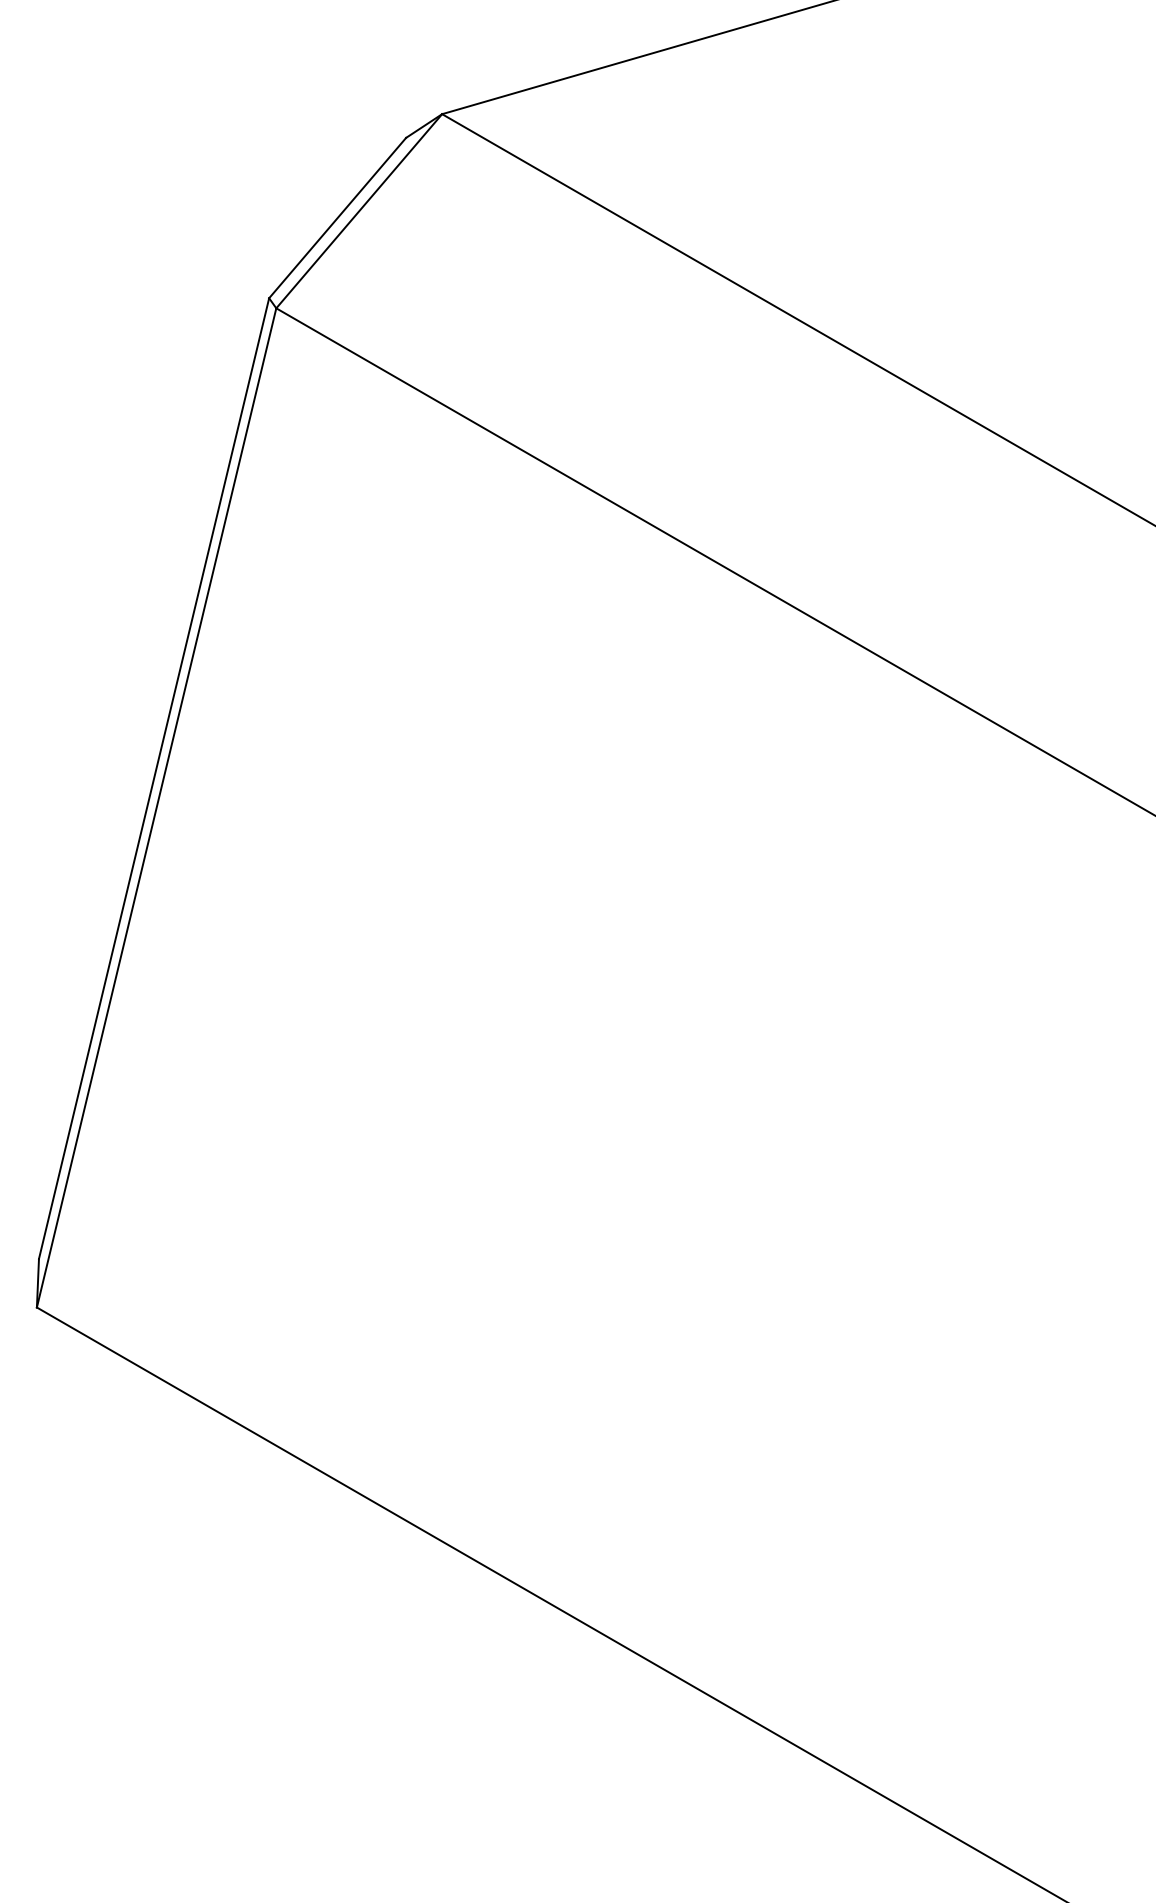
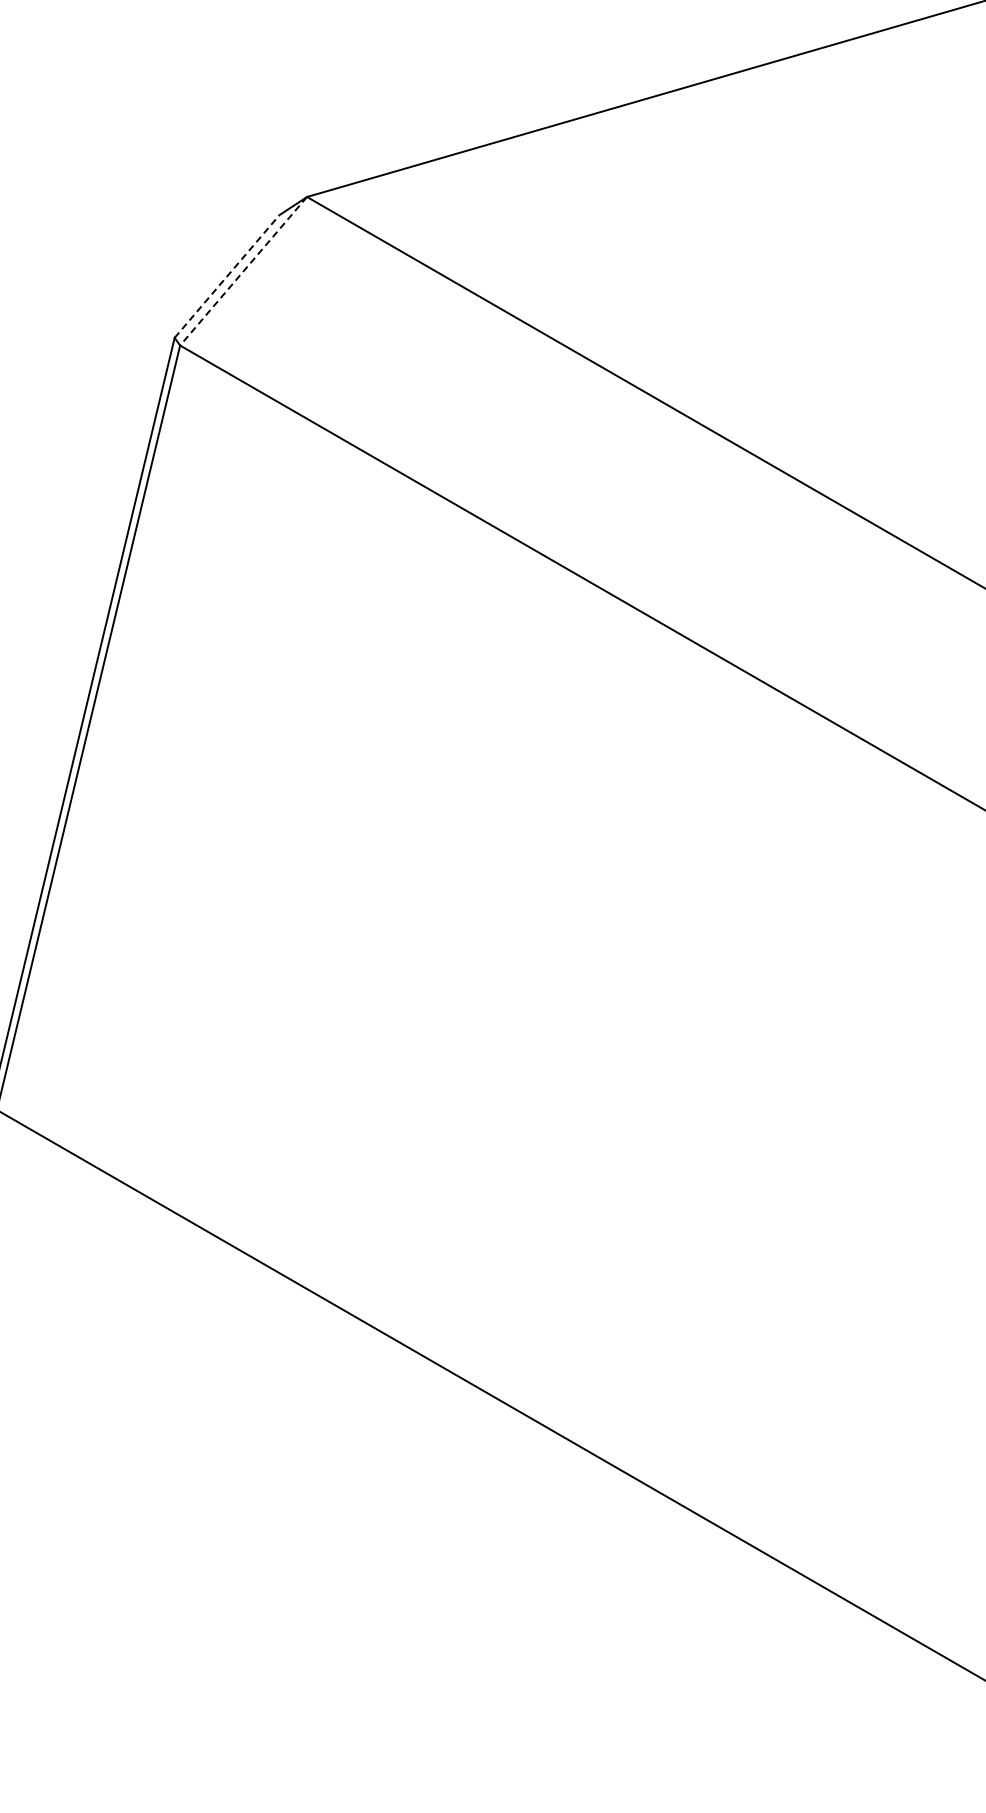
line: (359, 211) -> (243, 271), solid -> dashed
line: (338, 218) -> (227, 276), solid -> dashed

